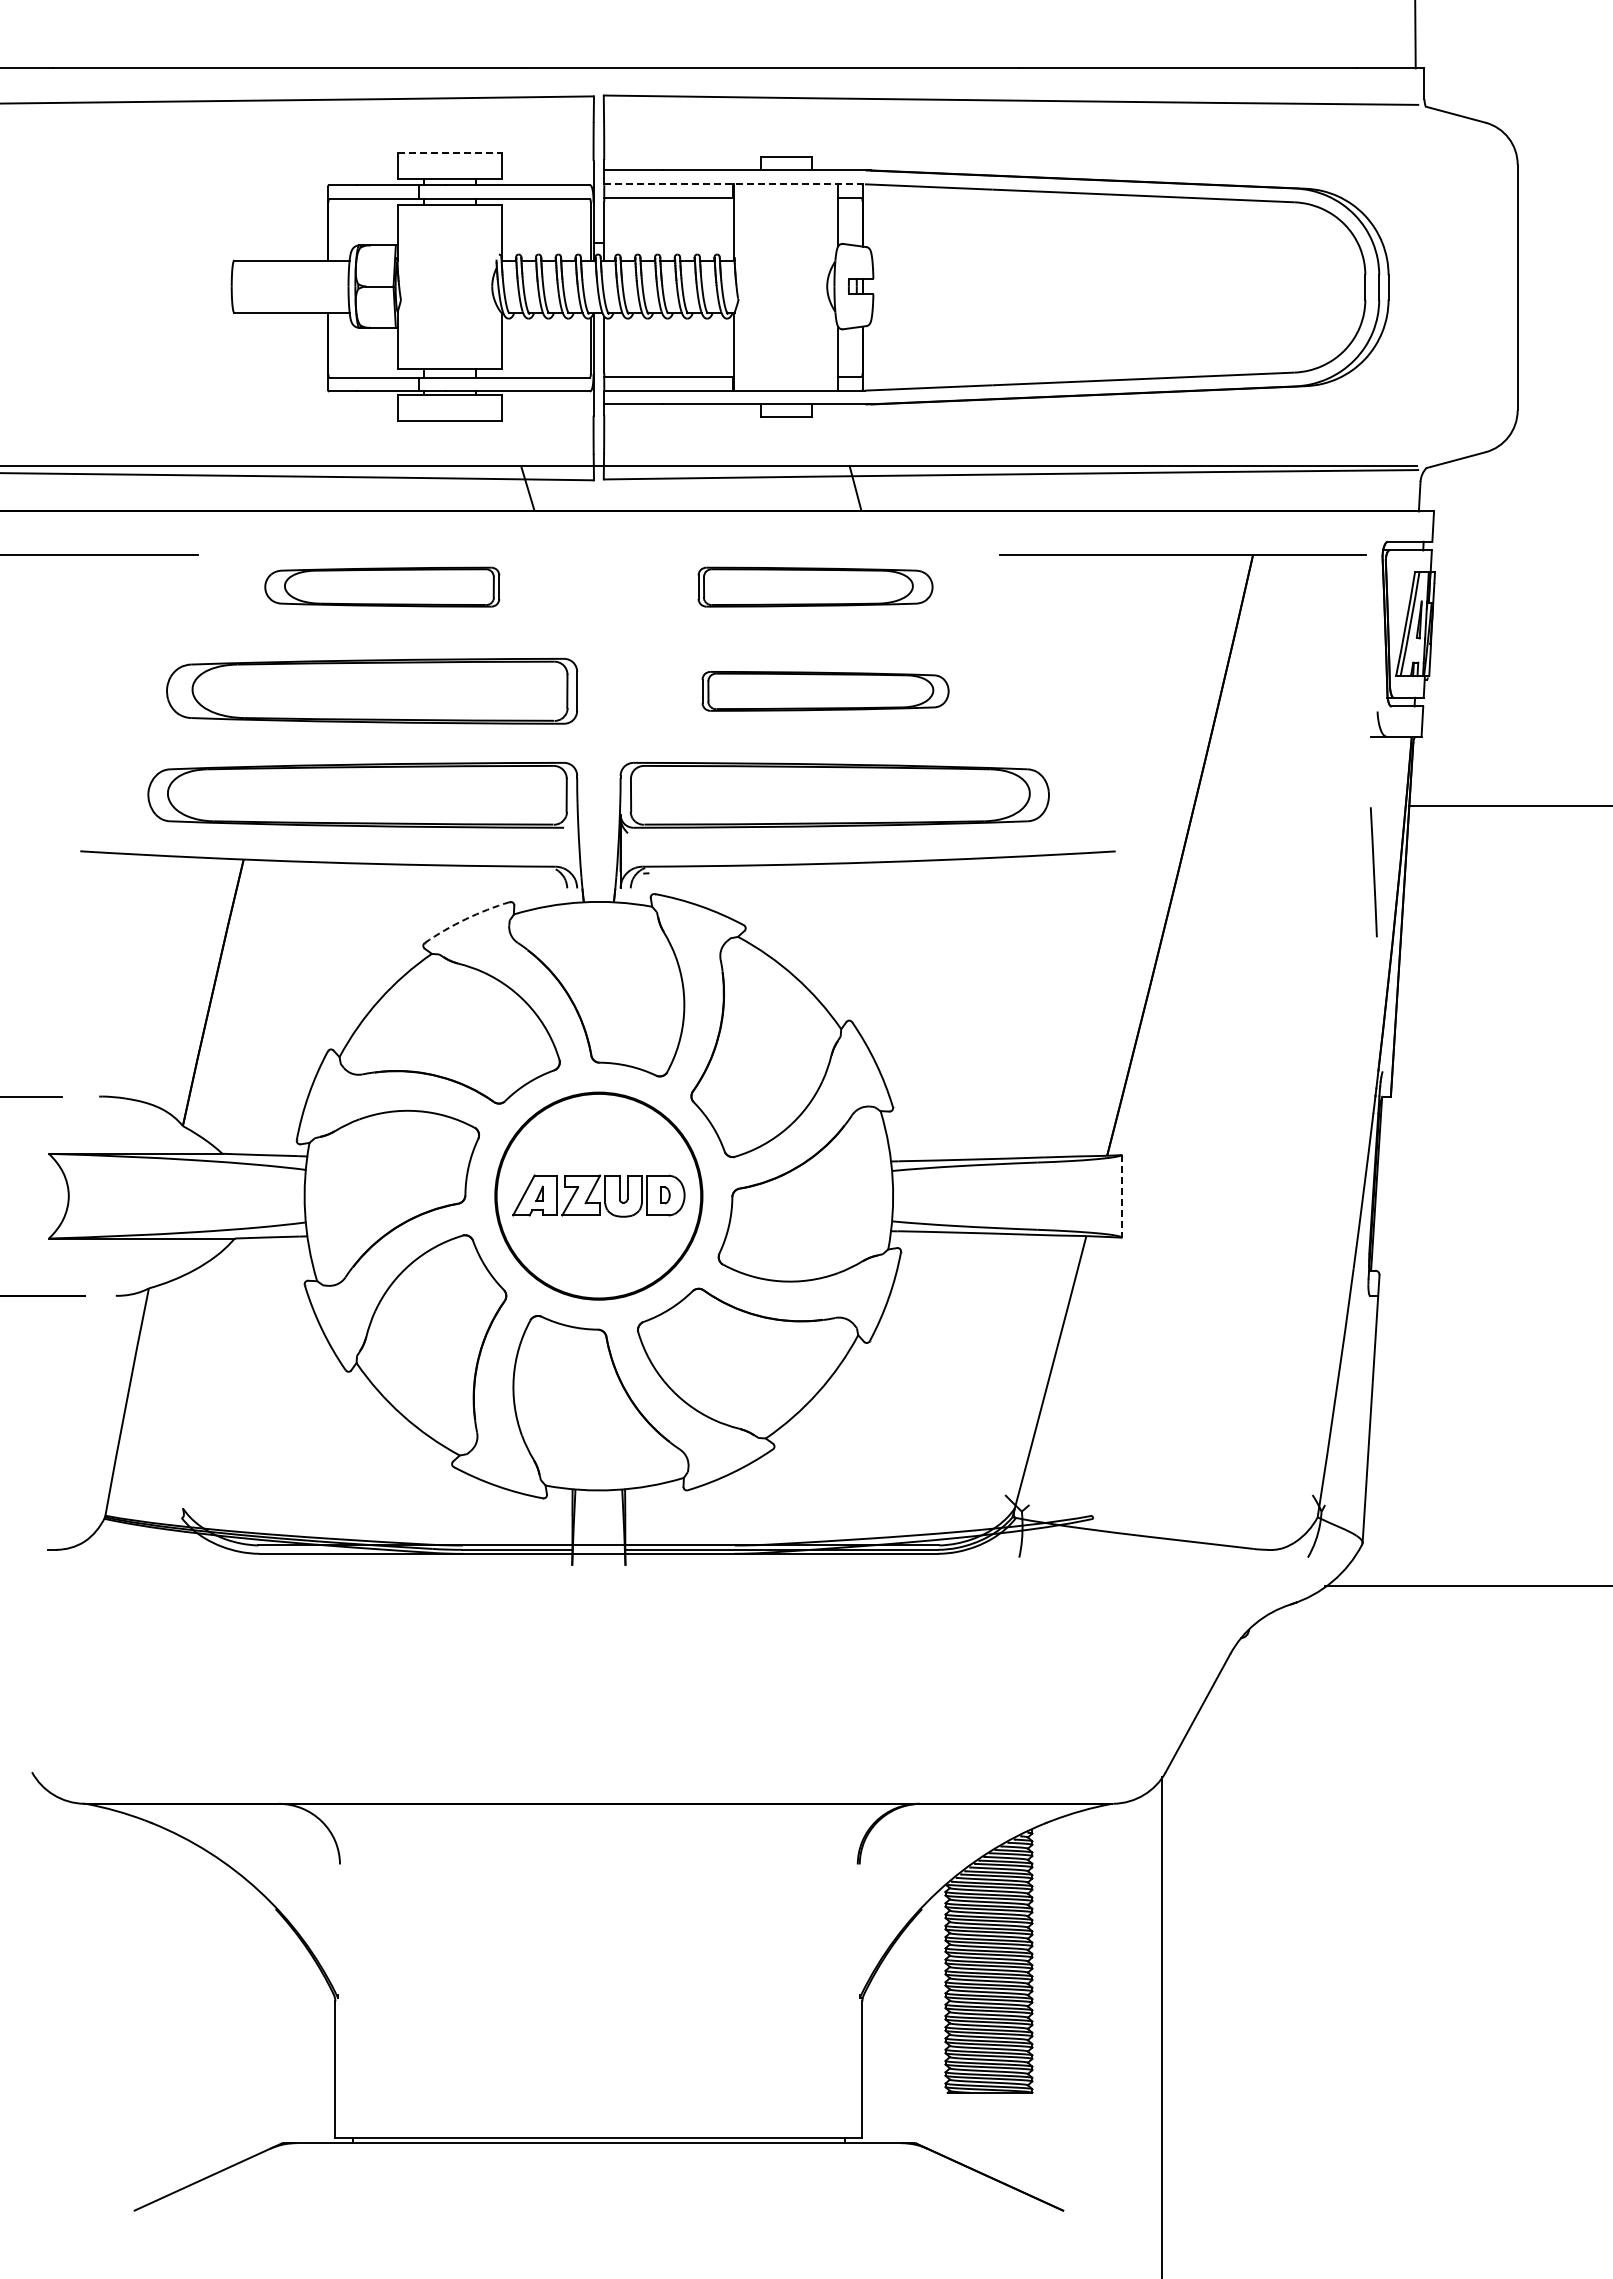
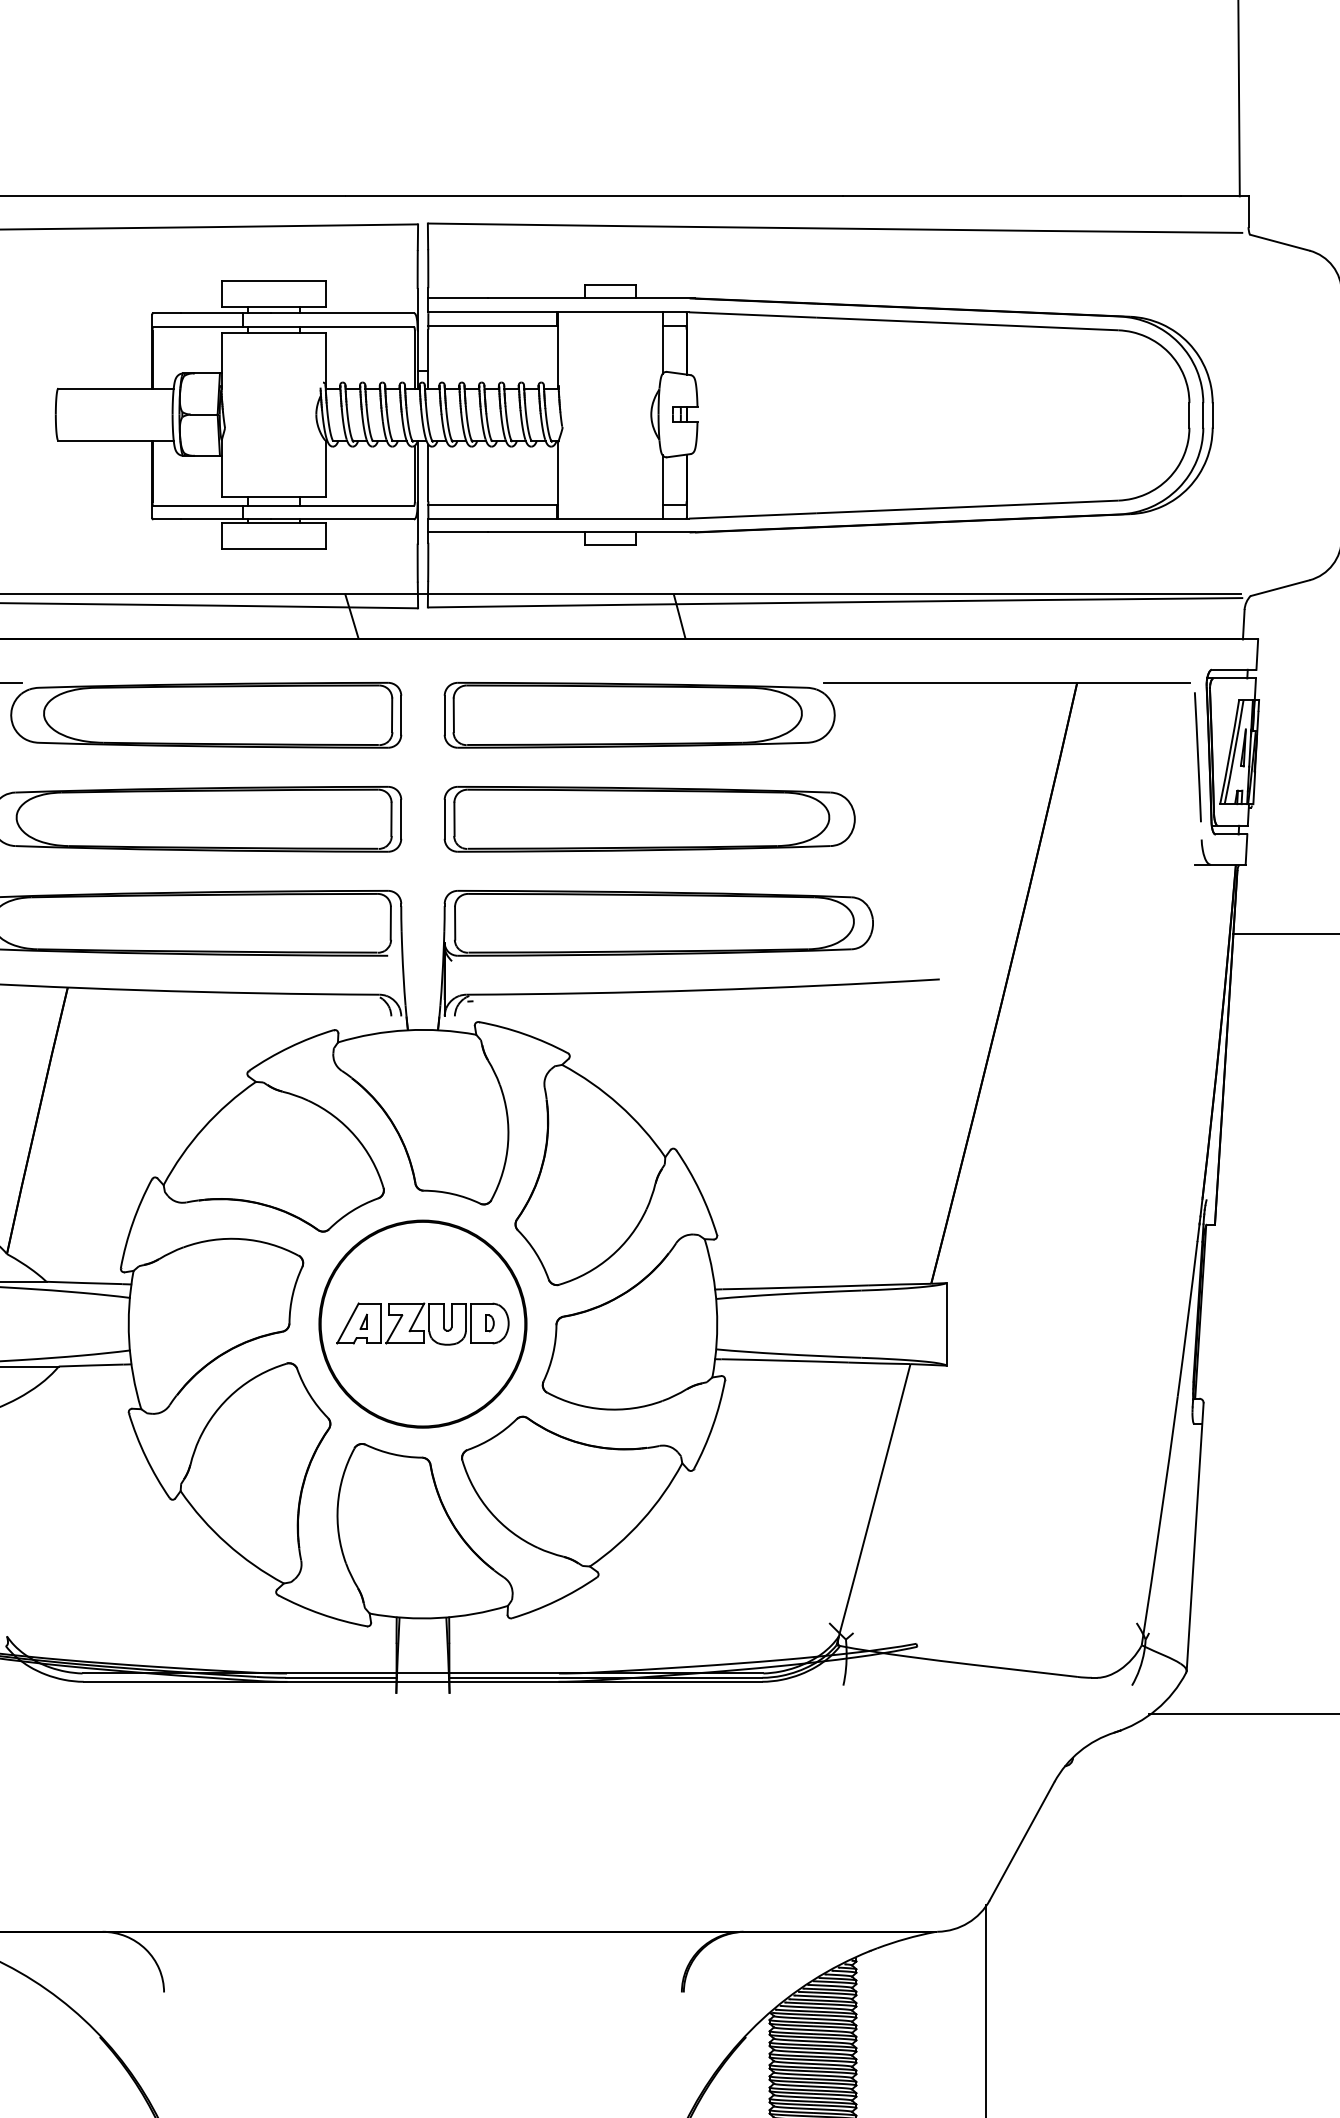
line: (450, 152) -> (274, 280), dashed -> solid
line: (734, 184) -> (558, 312), dashed -> solid
part: (382, 586) -> (206, 714), size x1.67
part: (815, 586) -> (639, 714), size x1.67
part: (825, 691) -> (649, 819), size x1.67
line: (1373, 872) -> (1197, 757), moved
arc: (465, 919) -> (289, 1047), dashed -> solid
line: (1122, 1196) -> (946, 1324), dashed -> solid

